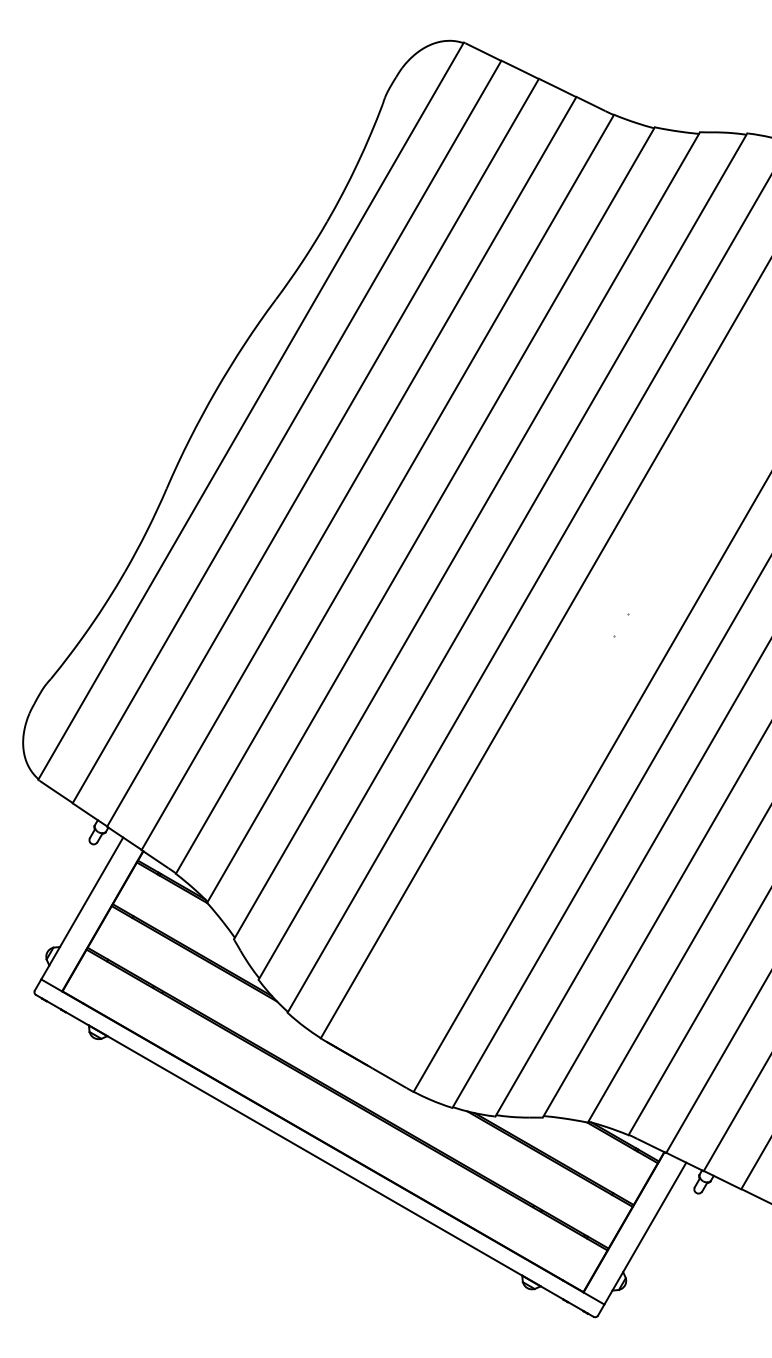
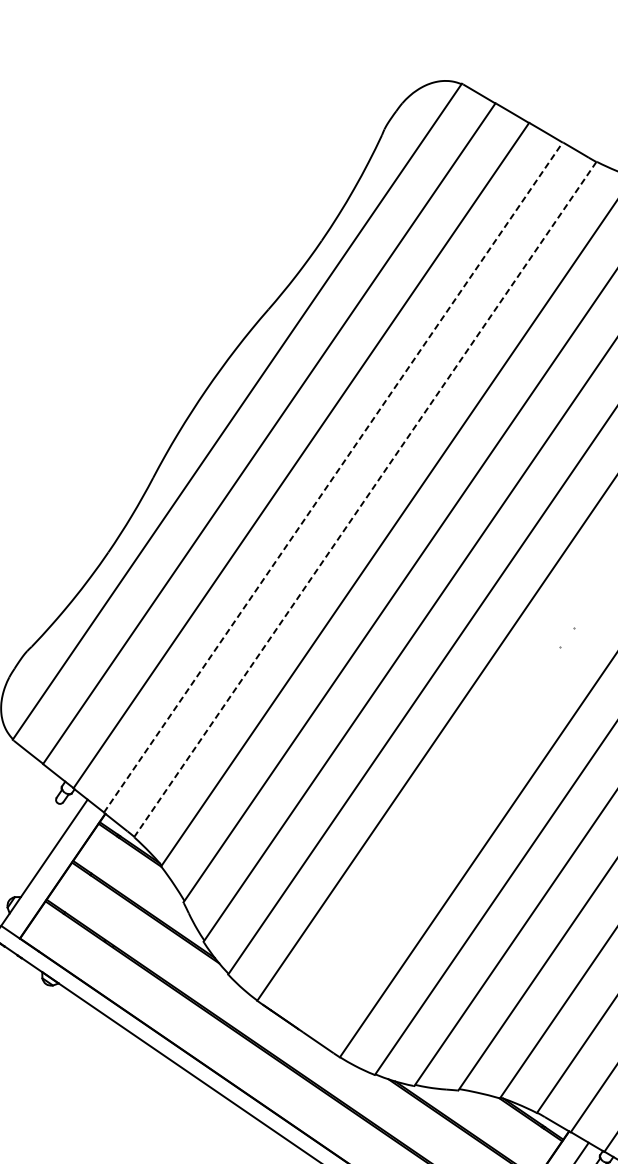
line: (359, 473) -> (333, 477), solid -> dashed
line: (395, 493) -> (365, 498), solid -> dashed

